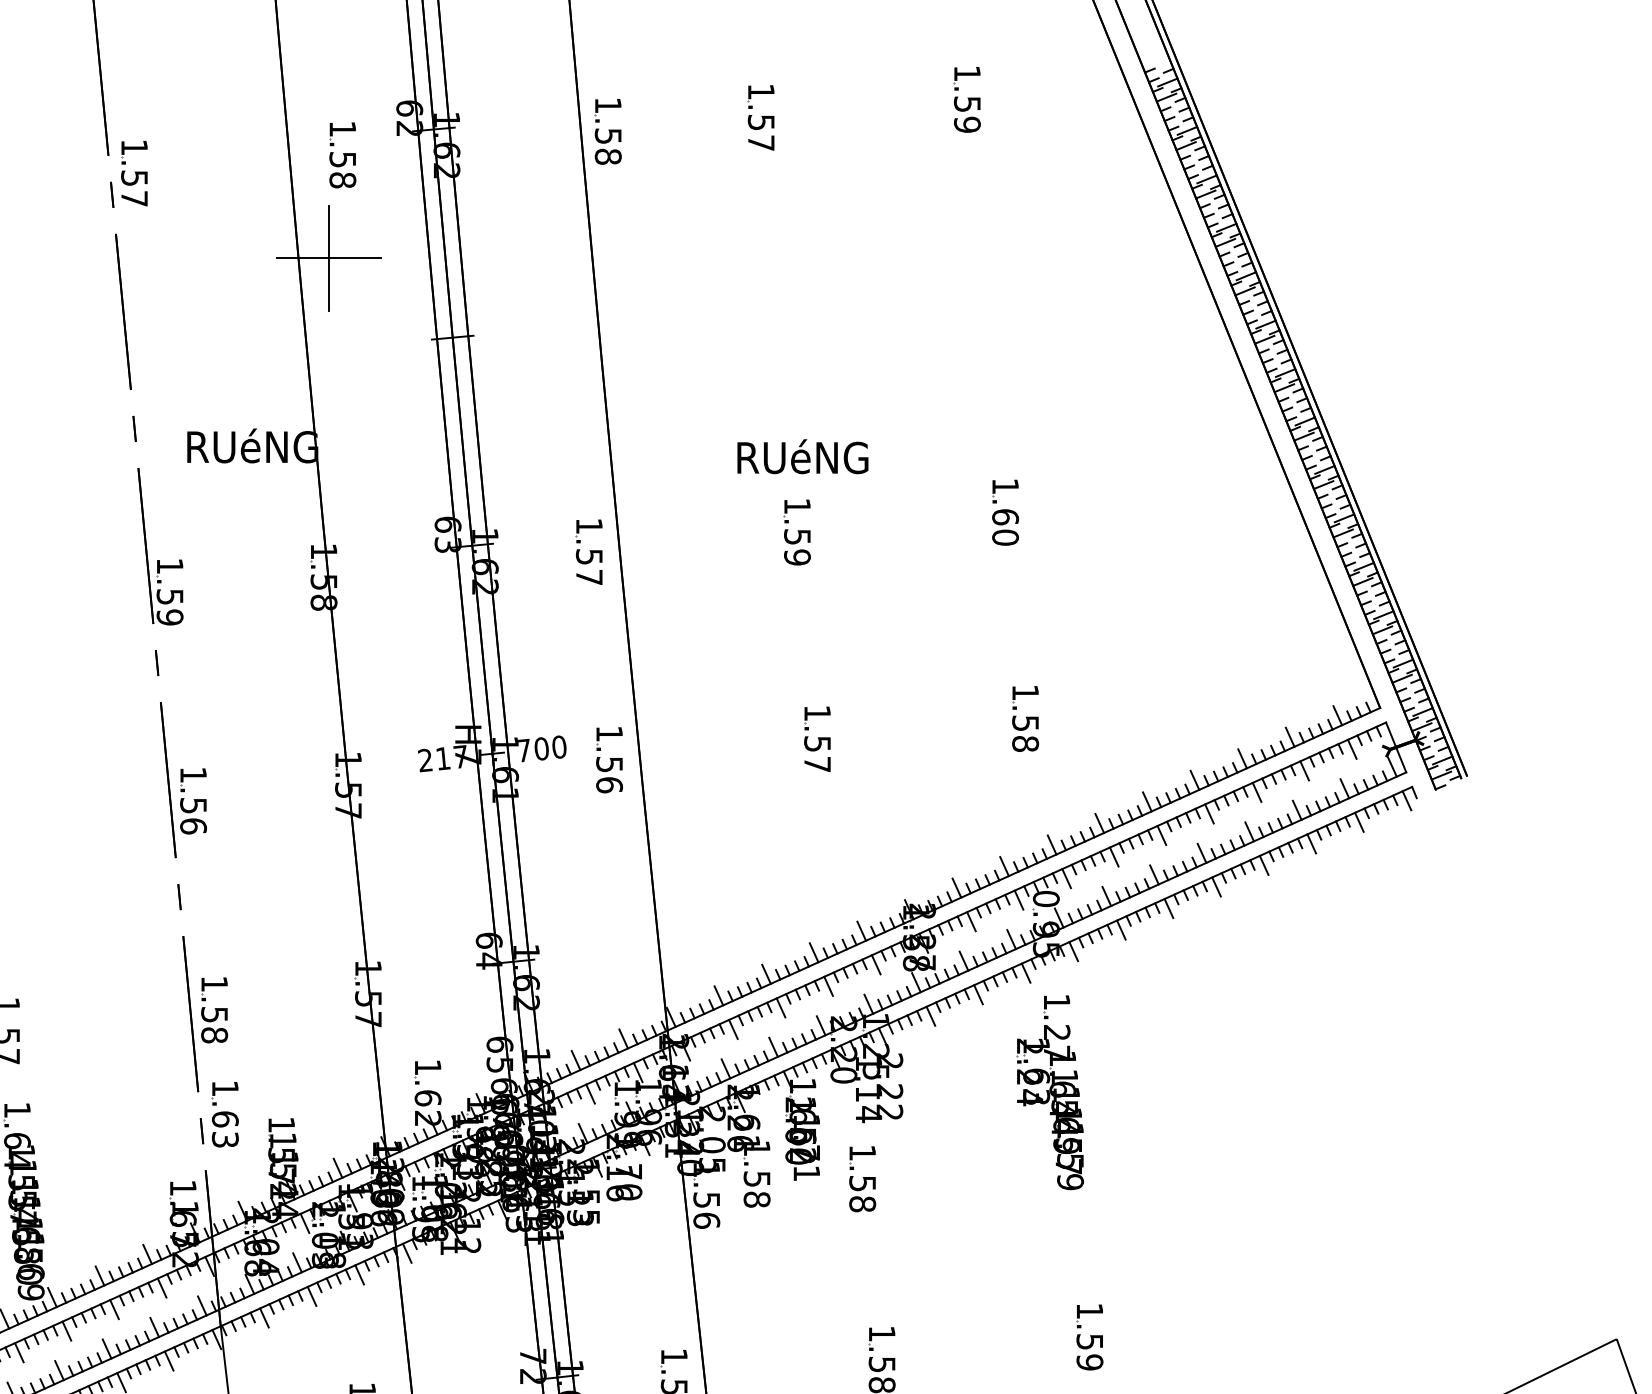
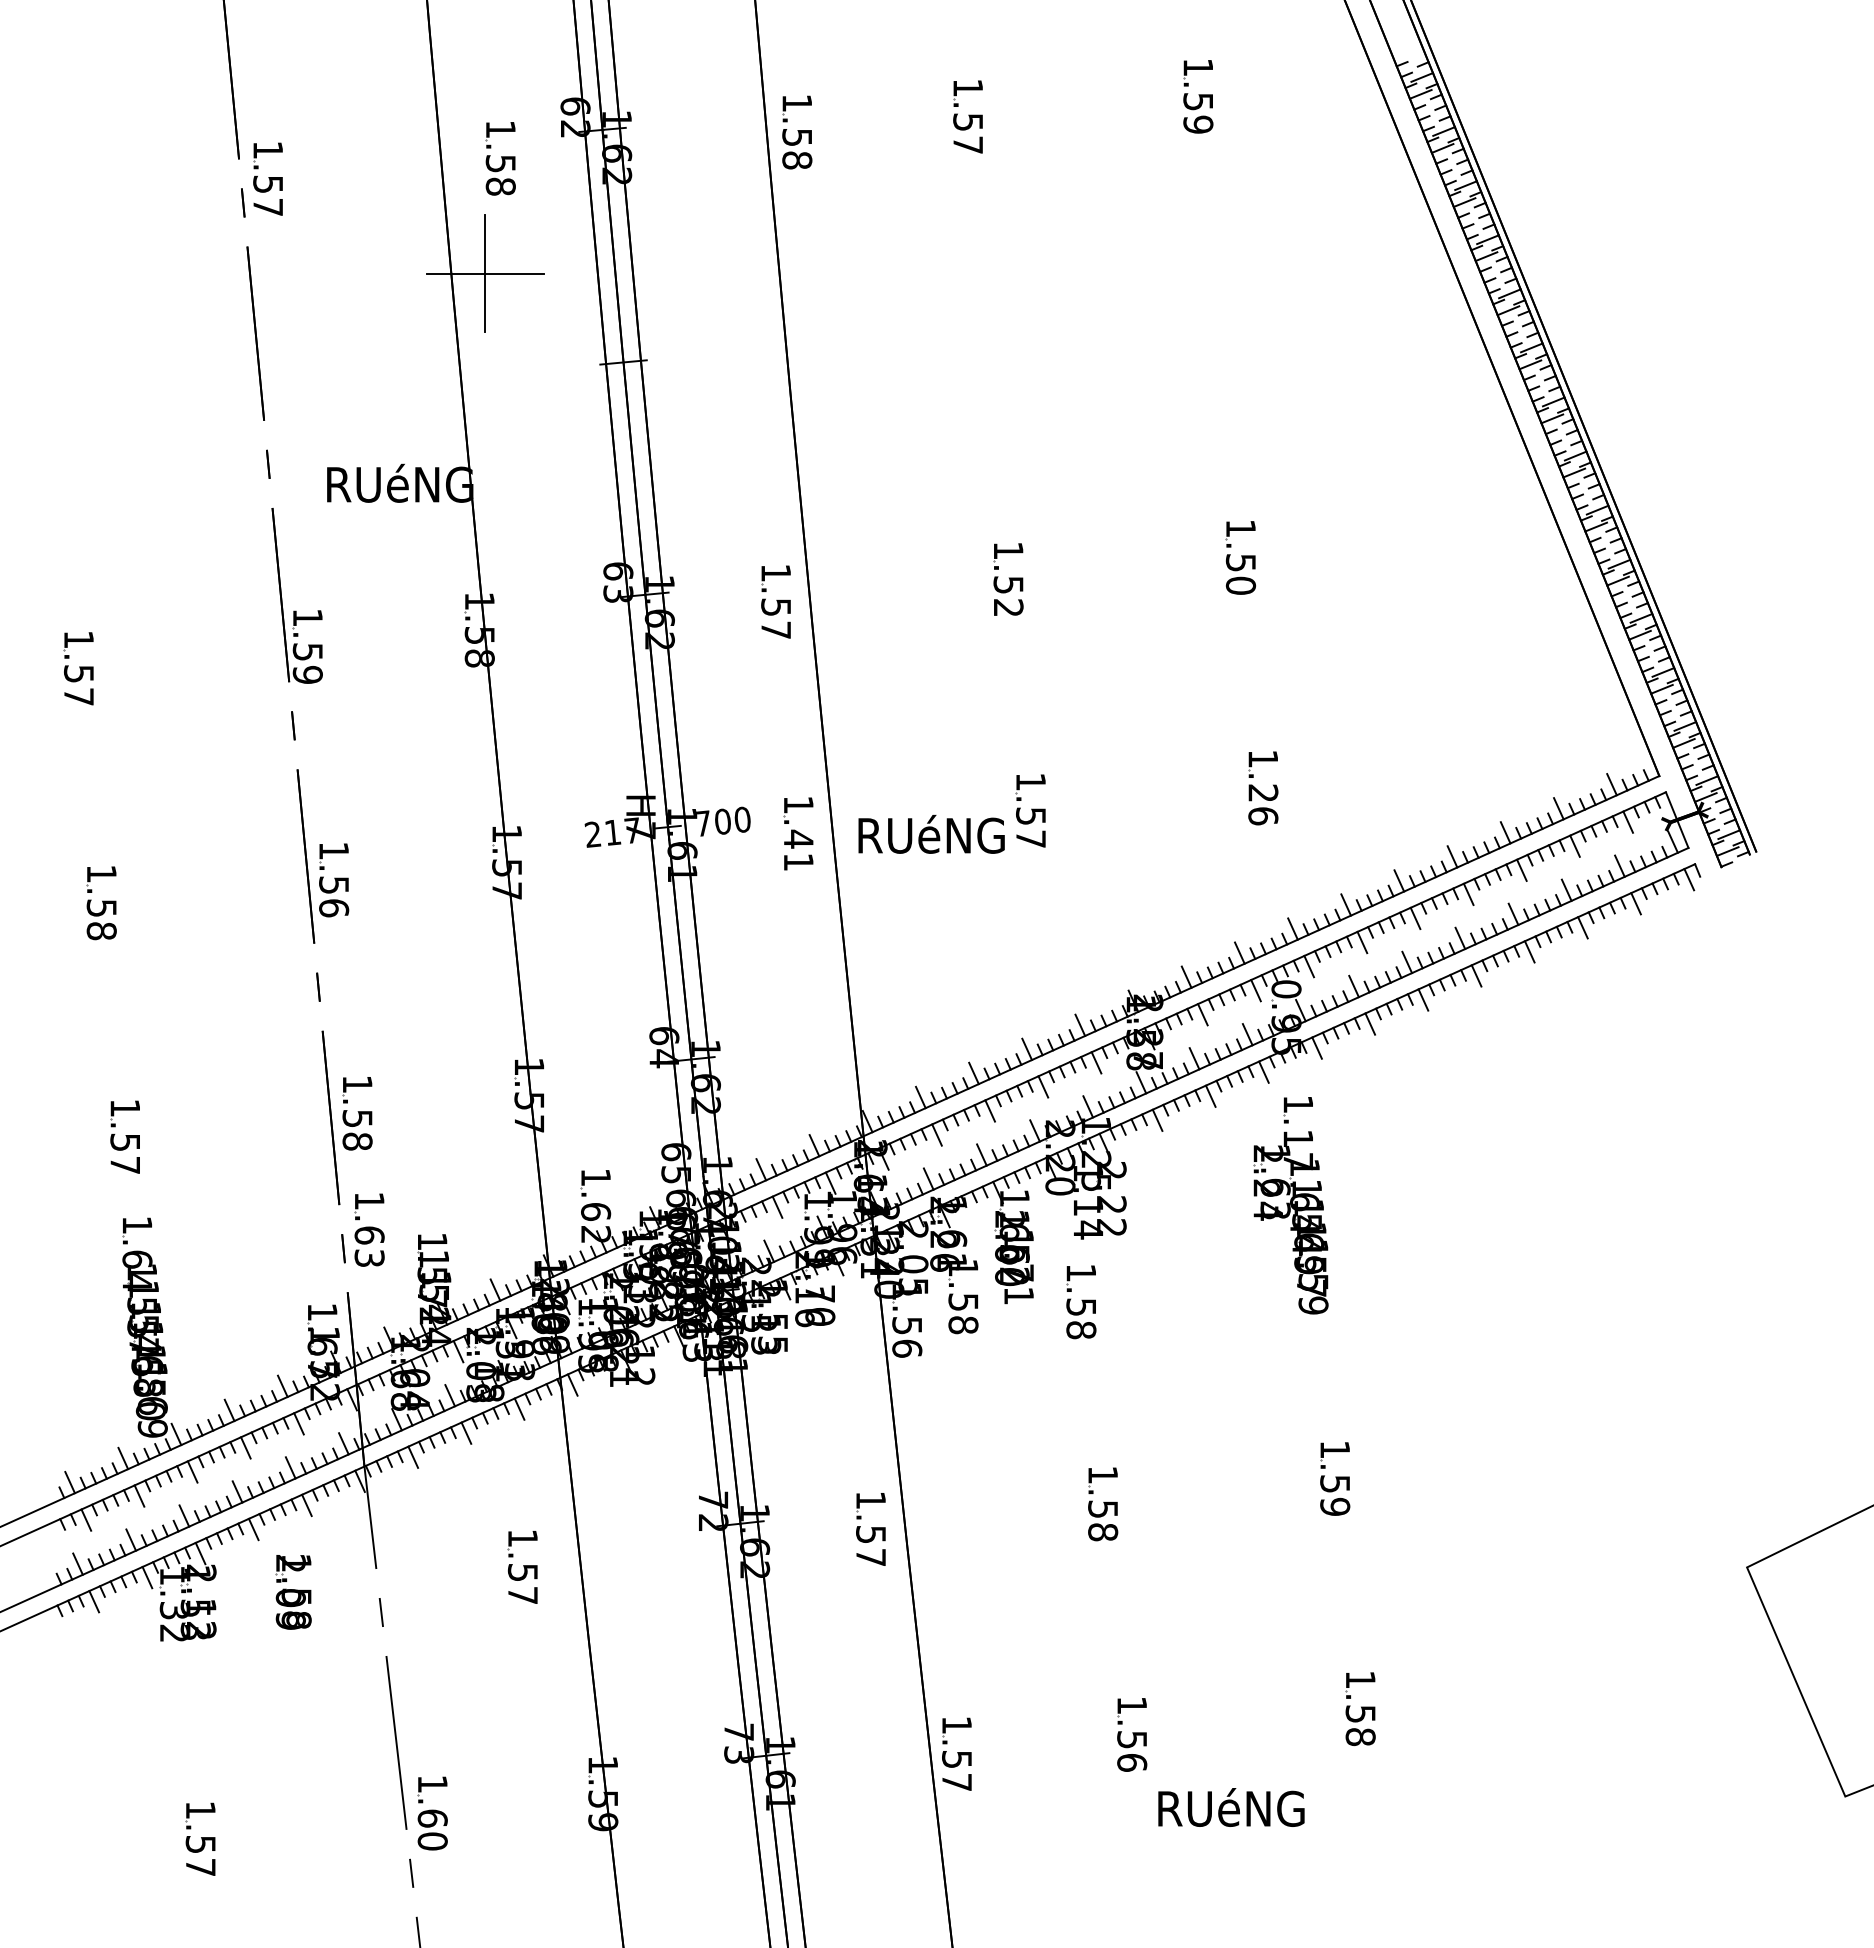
text: (802, 455) -> (931, 833), moved
text: (1005, 517) -> (1240, 563), 1.60 -> 1.50
text: (797, 557) -> (1008, 607), 1.59 -> 1.52
text: (1025, 733) -> (1263, 804), 1.58 -> 1.26
text: (609, 774) -> (798, 850), 1.56 -> 1.41
text: (1057, 1032) -> (1298, 1138), 1.27 -> 1.17

